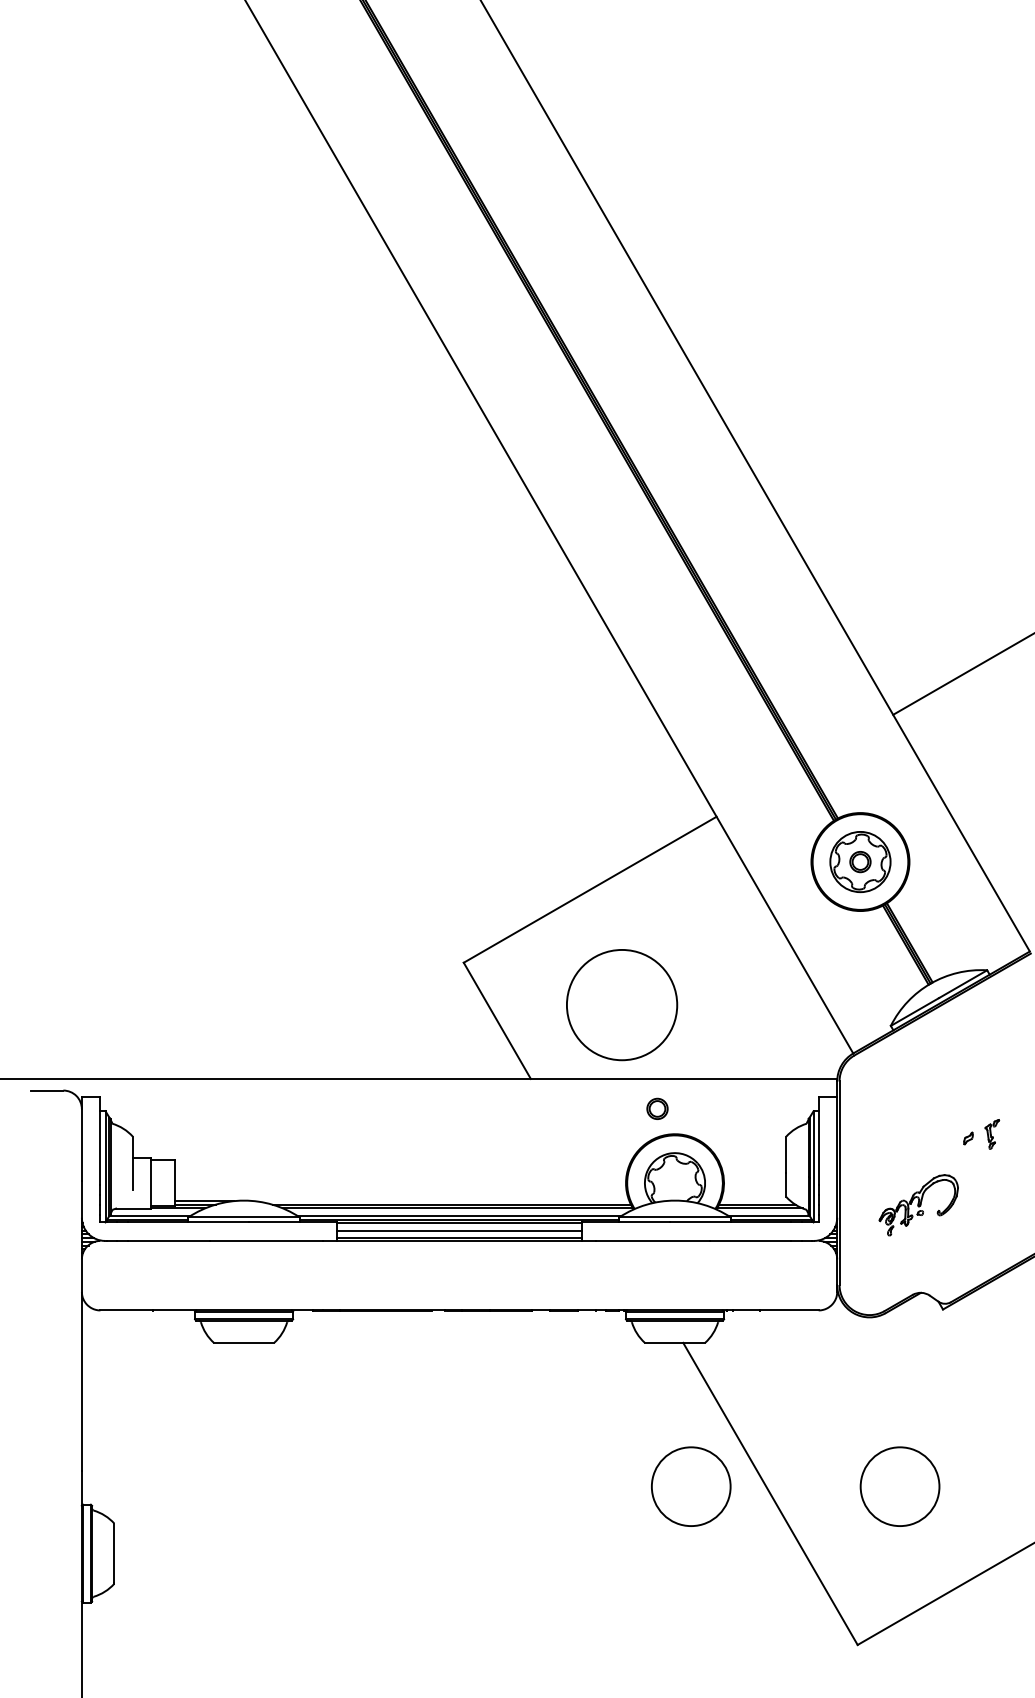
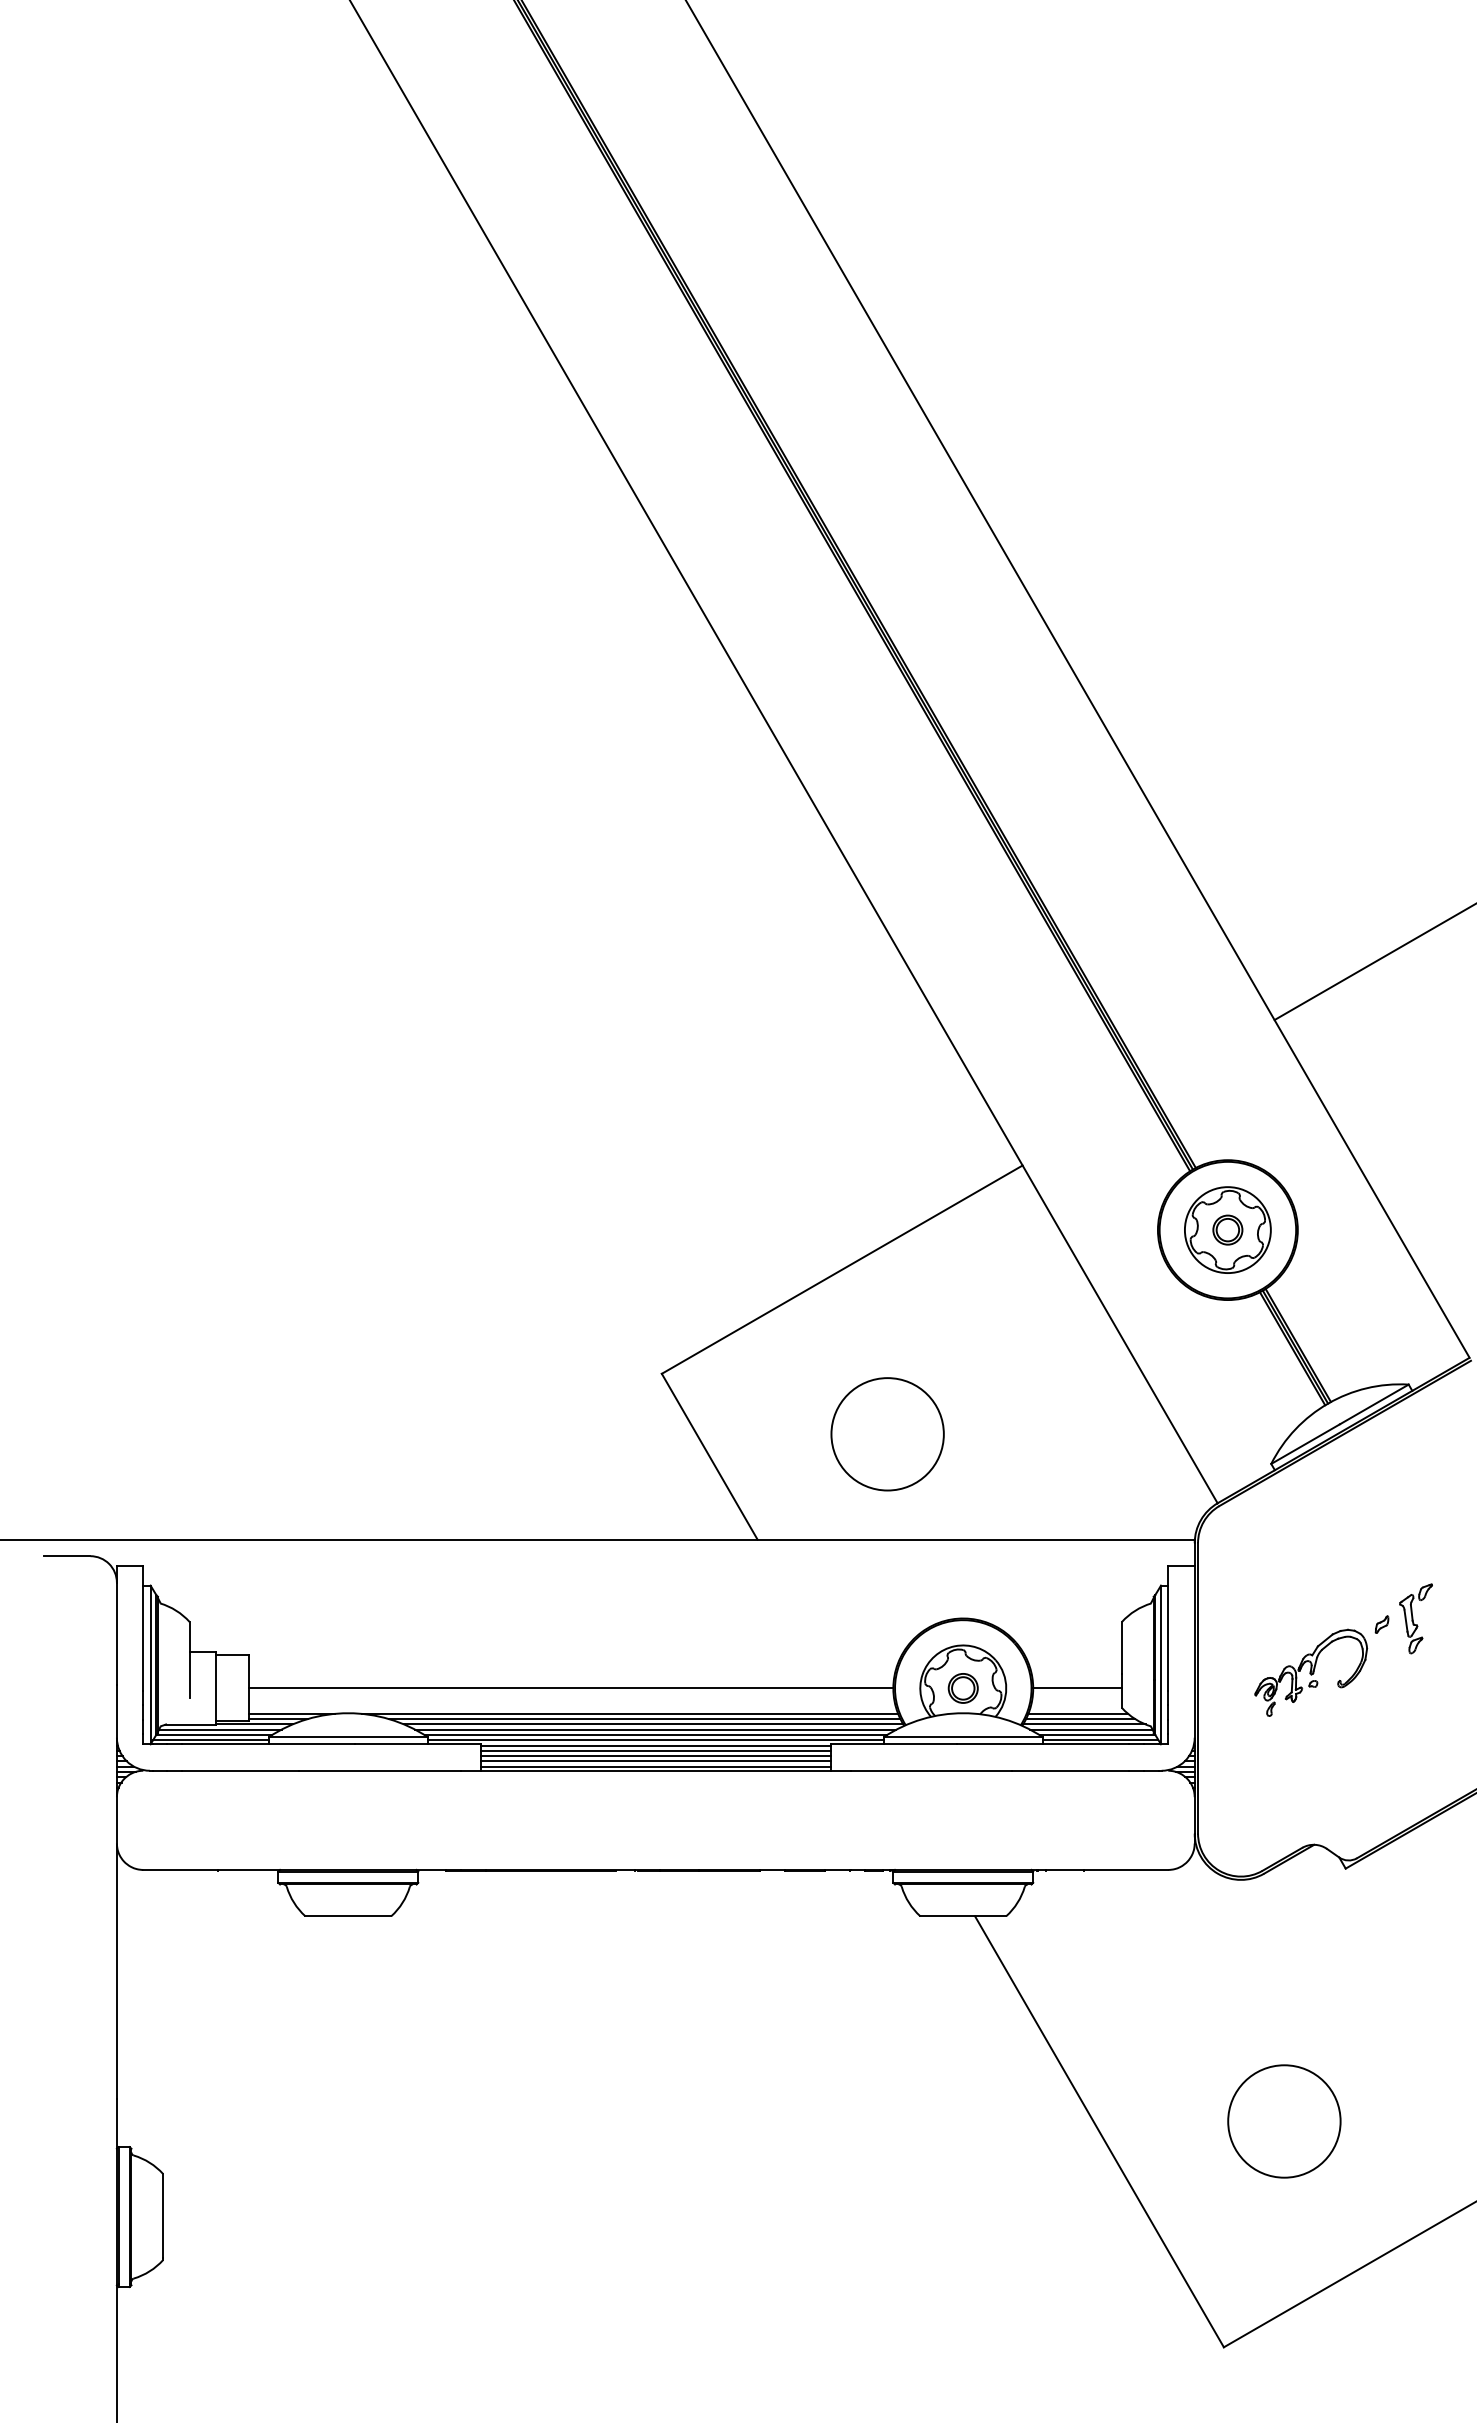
circle: (621, 1005) -> (887, 1434), size x0.71
part: (656, 1108) -> (962, 1688), moved
part: (991, 1134) -> (1415, 1618), size x1.67
line: (400, 1183) -> (571, 1688), added
line: (755, 1183) -> (1077, 1688), added
line: (441, 1200) -> (630, 1713), added
line: (755, 1200) -> (1078, 1713), added
part: (919, 1205) -> (1311, 1672), moved
line: (154, 1212) -> (220, 1729), added
line: (459, 1212) -> (655, 1729), added
line: (764, 1212) -> (1091, 1729), added
line: (459, 1226) -> (655, 1750), added
line: (459, 1234) -> (655, 1761), added
circle: (691, 1486) -> (986, 2121), removed

